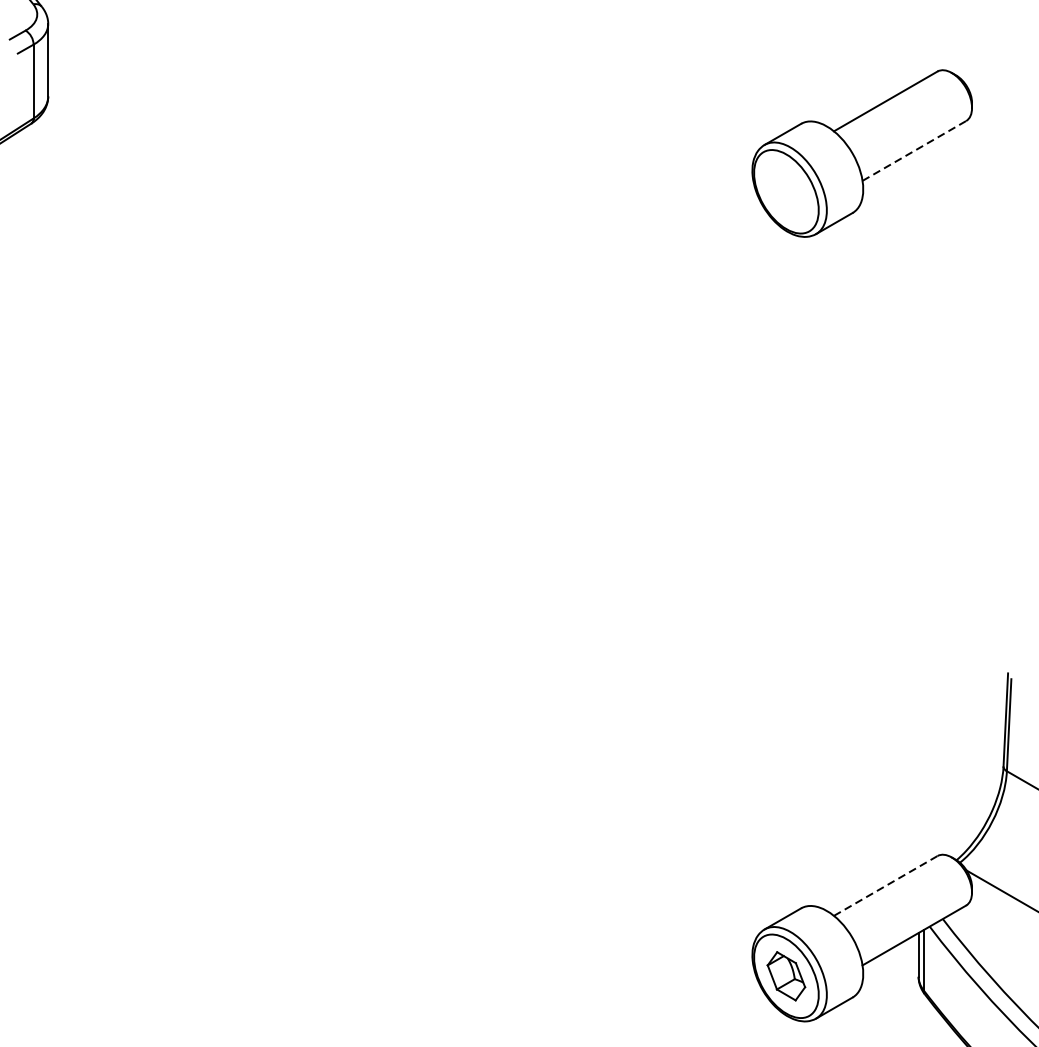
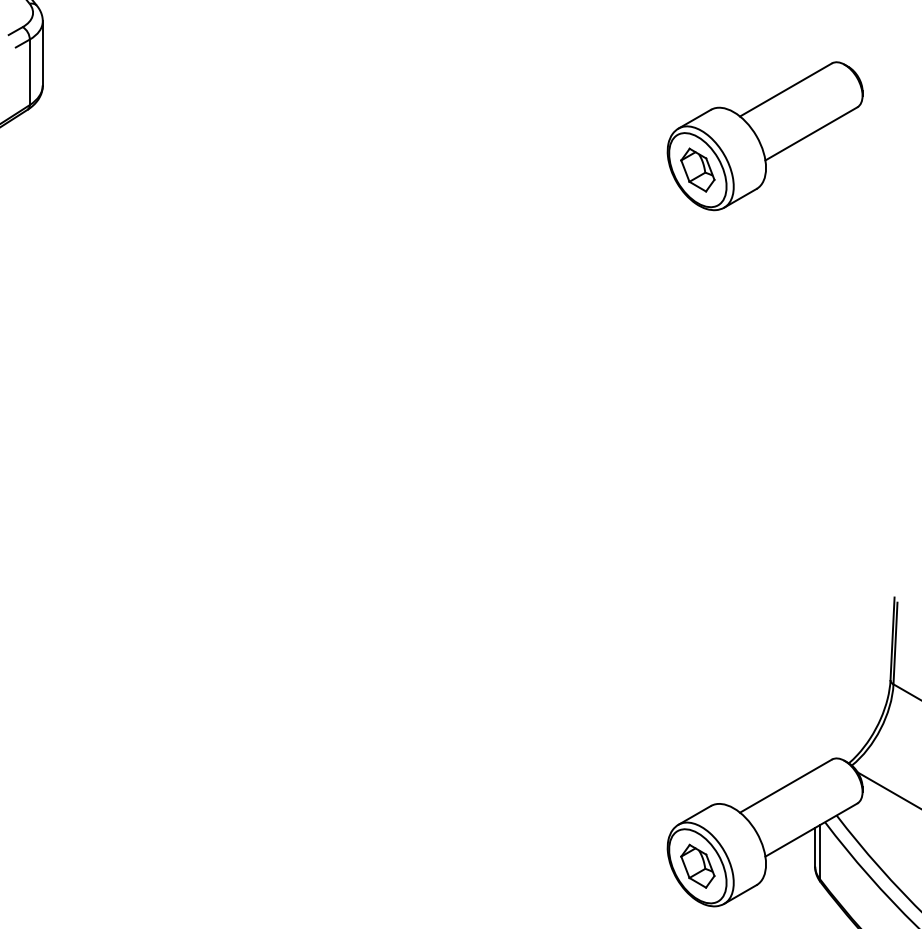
line: (914, 150) -> (811, 133), dashed -> solid
part: (786, 191) -> (697, 169), added
line: (886, 885) -> (786, 785), dashed -> solid

